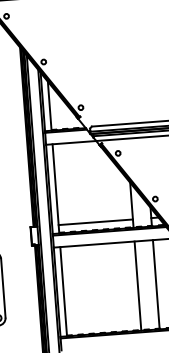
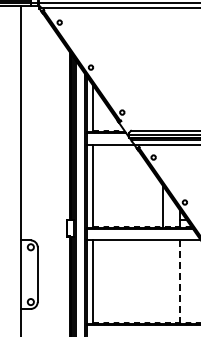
line: (95, 221) -> (127, 219), removed
line: (137, 285) -> (162, 281), removed
line: (155, 285) -> (179, 282), solid -> dashed

